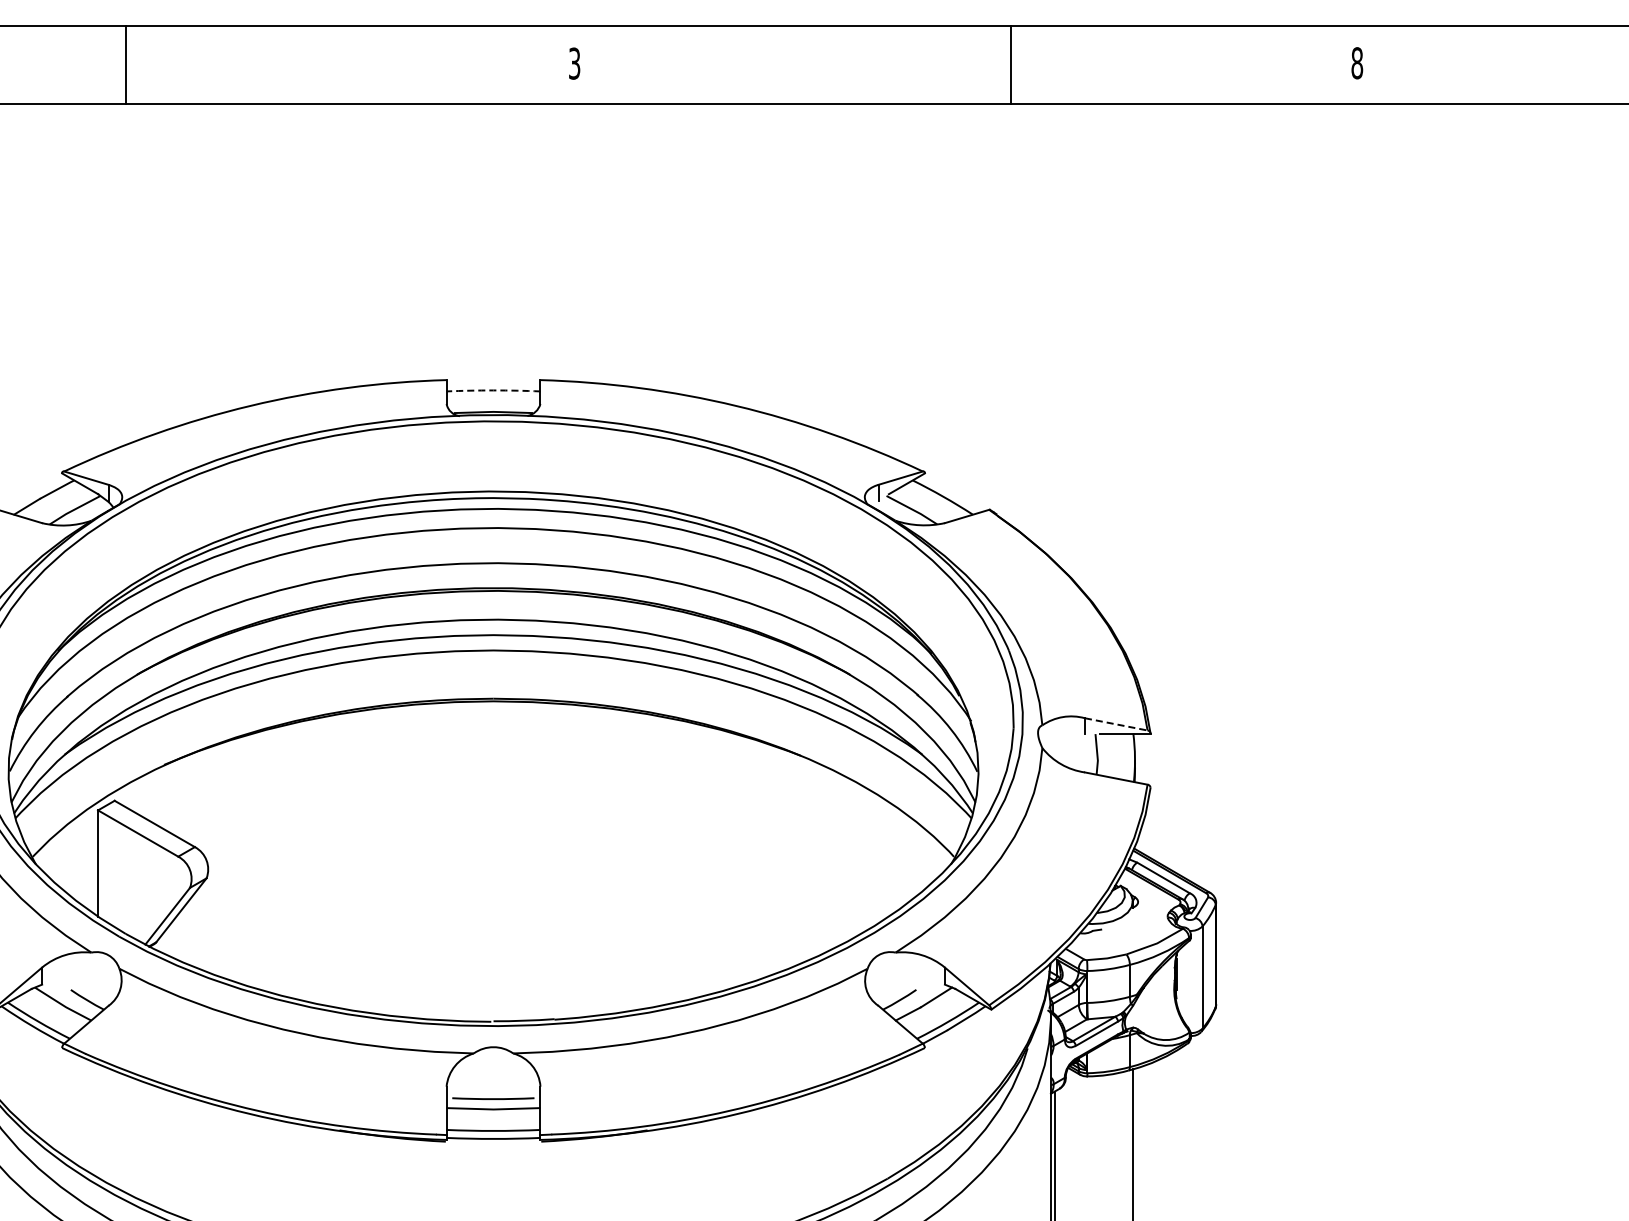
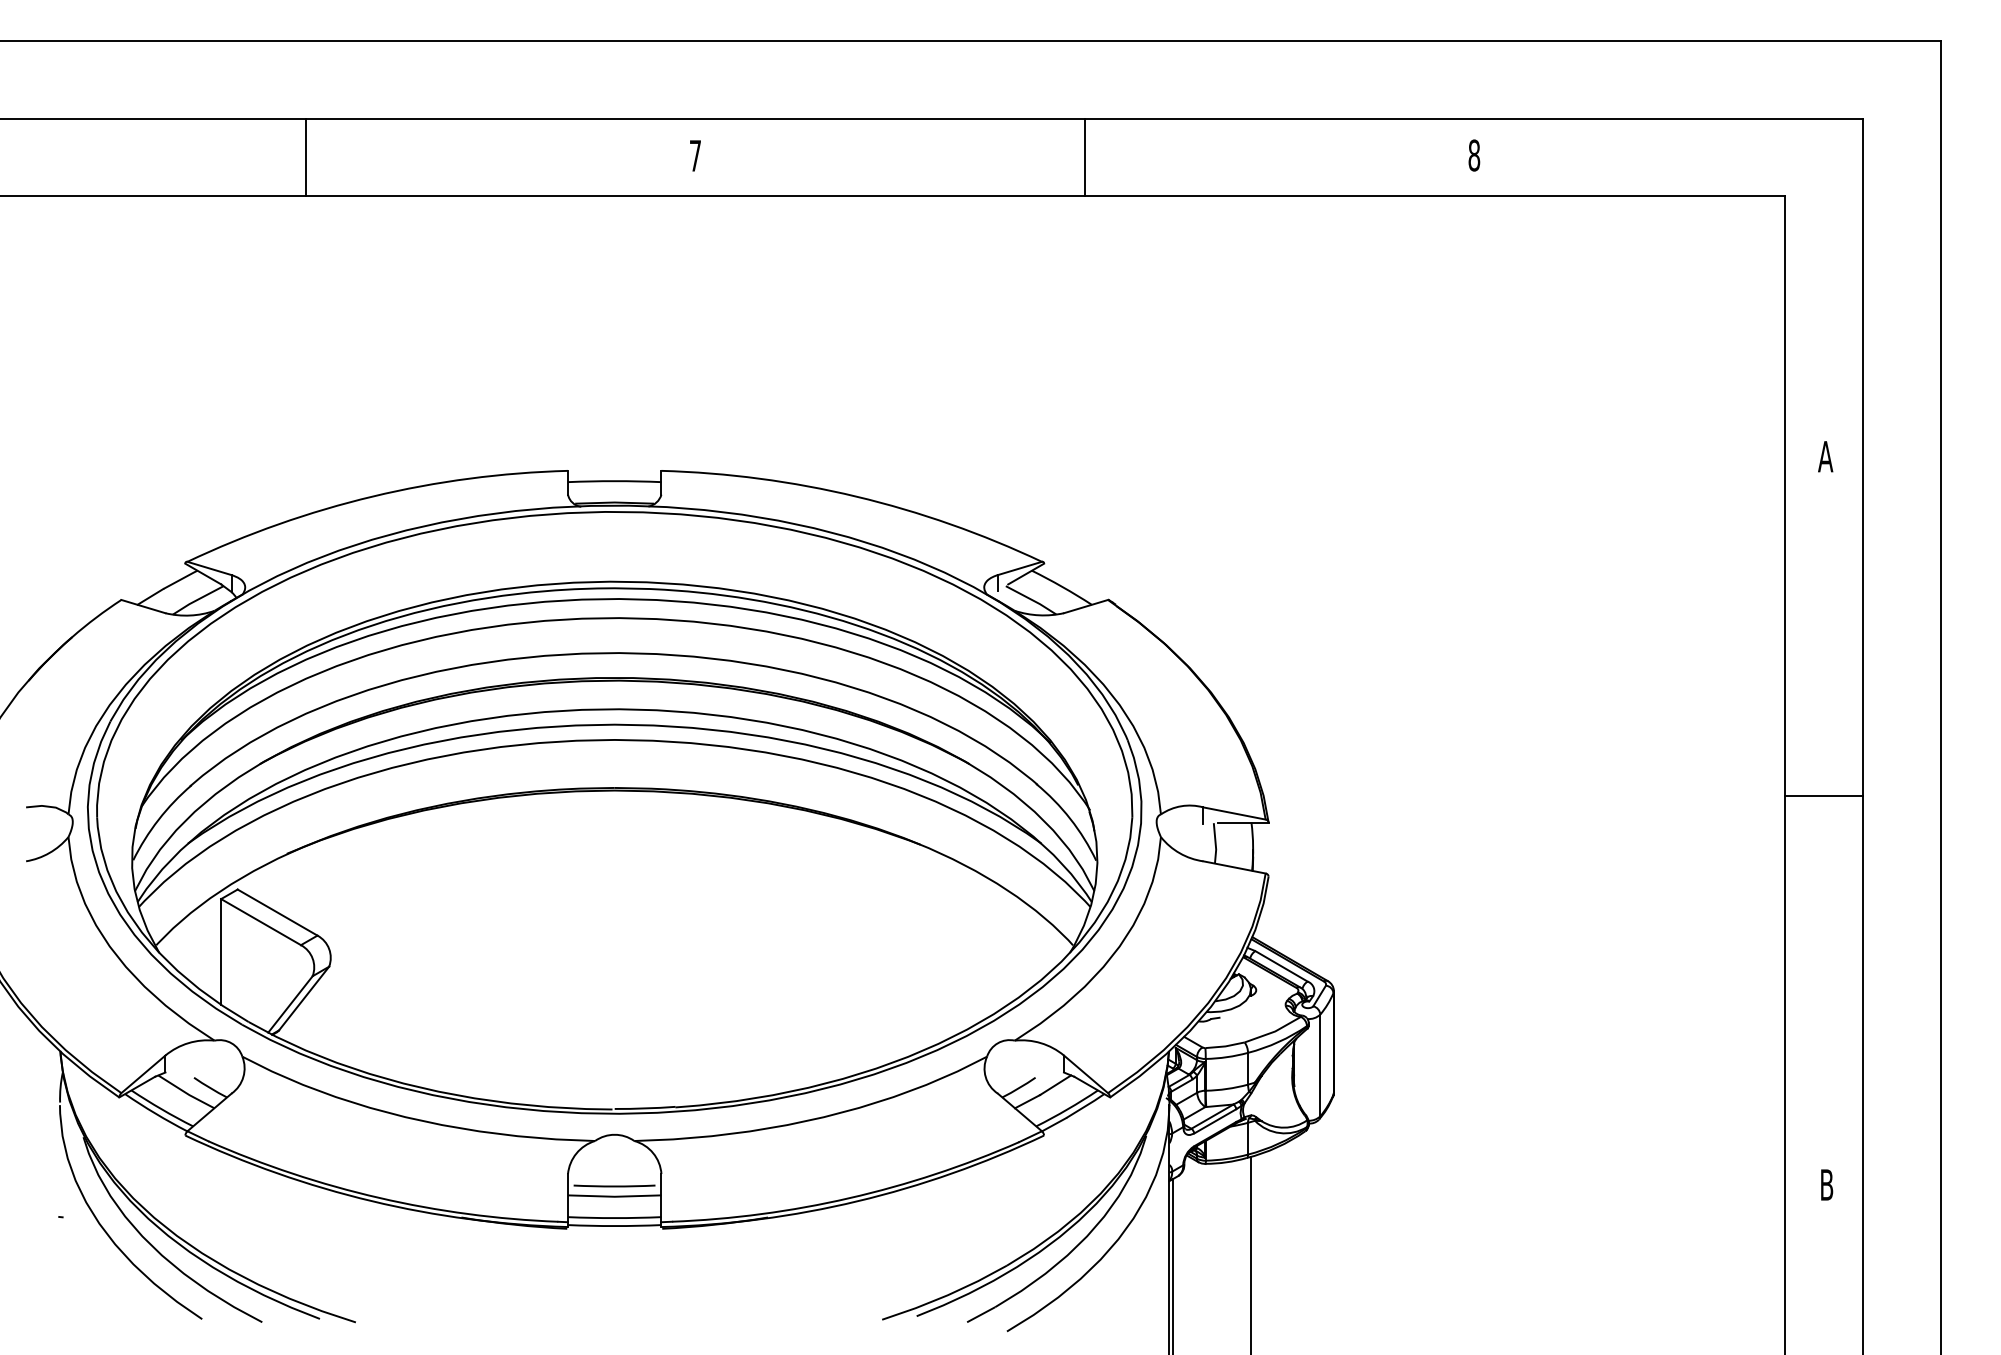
text: (574, 63) -> (695, 155), 3 -> 7
line: (125, 65) -> (305, 157), moved
line: (1010, 65) -> (1084, 157), moved
arc: (493, 390) -> (614, 481), dashed -> solid
line: (1116, 724) -> (1234, 813), dashed -> solid

